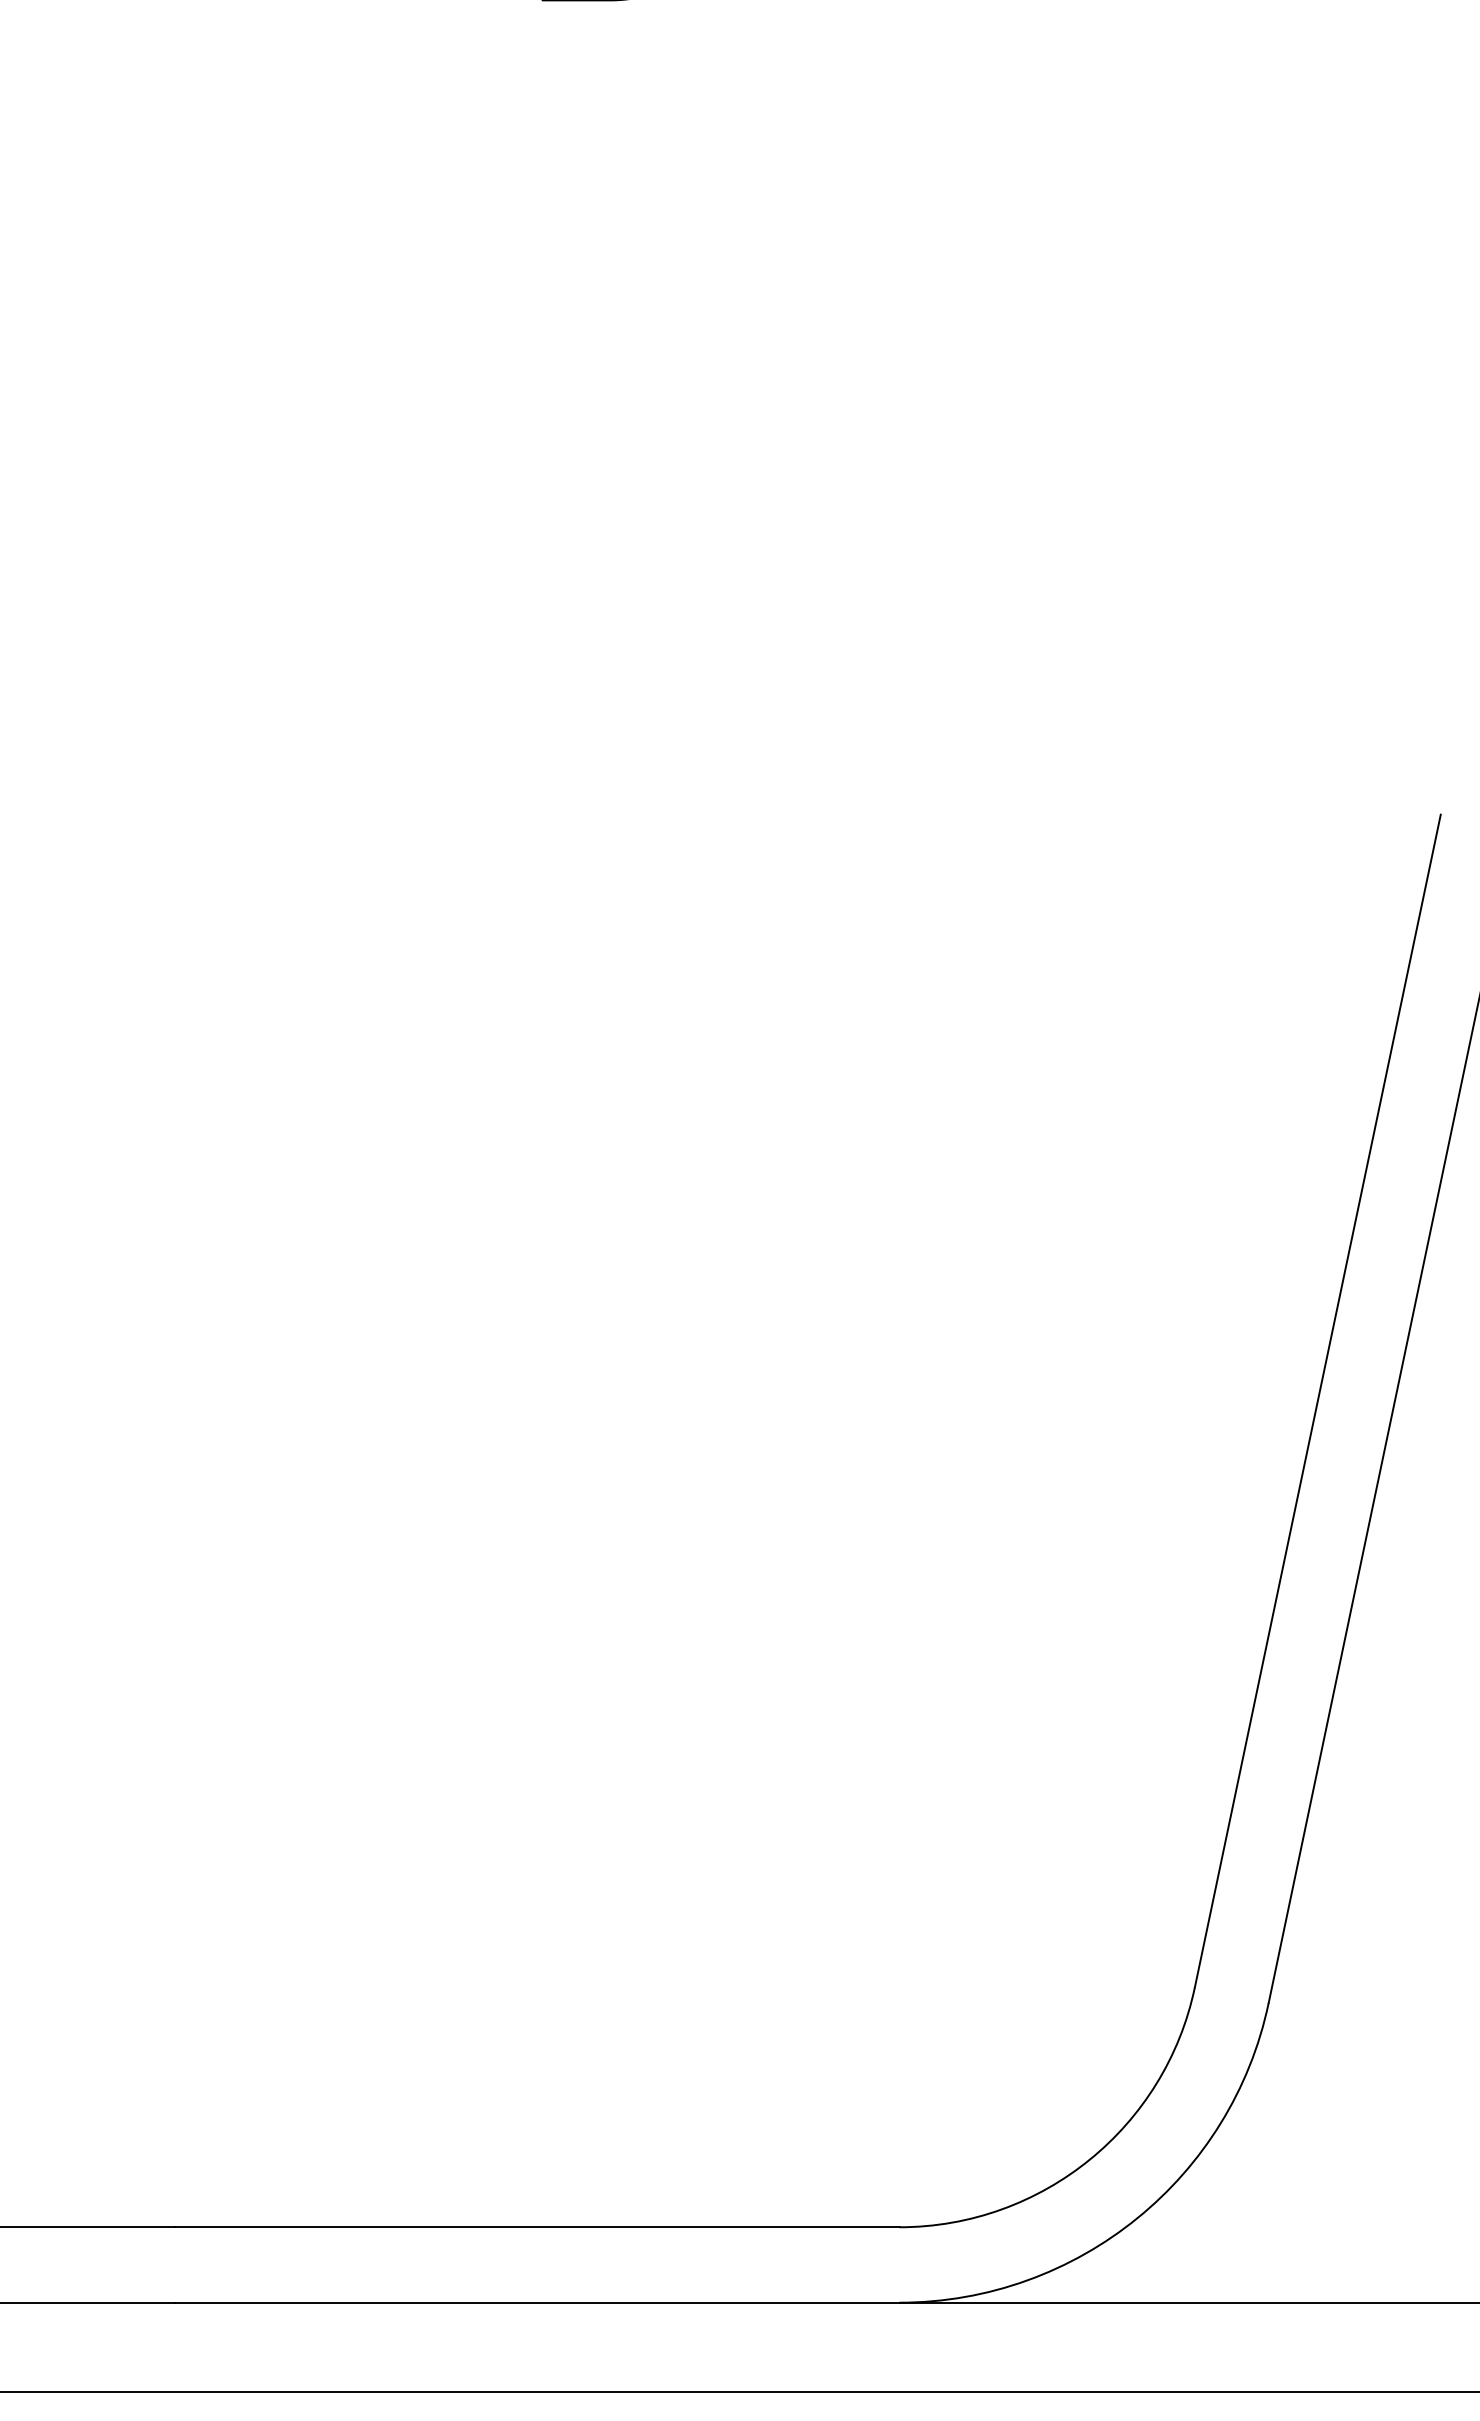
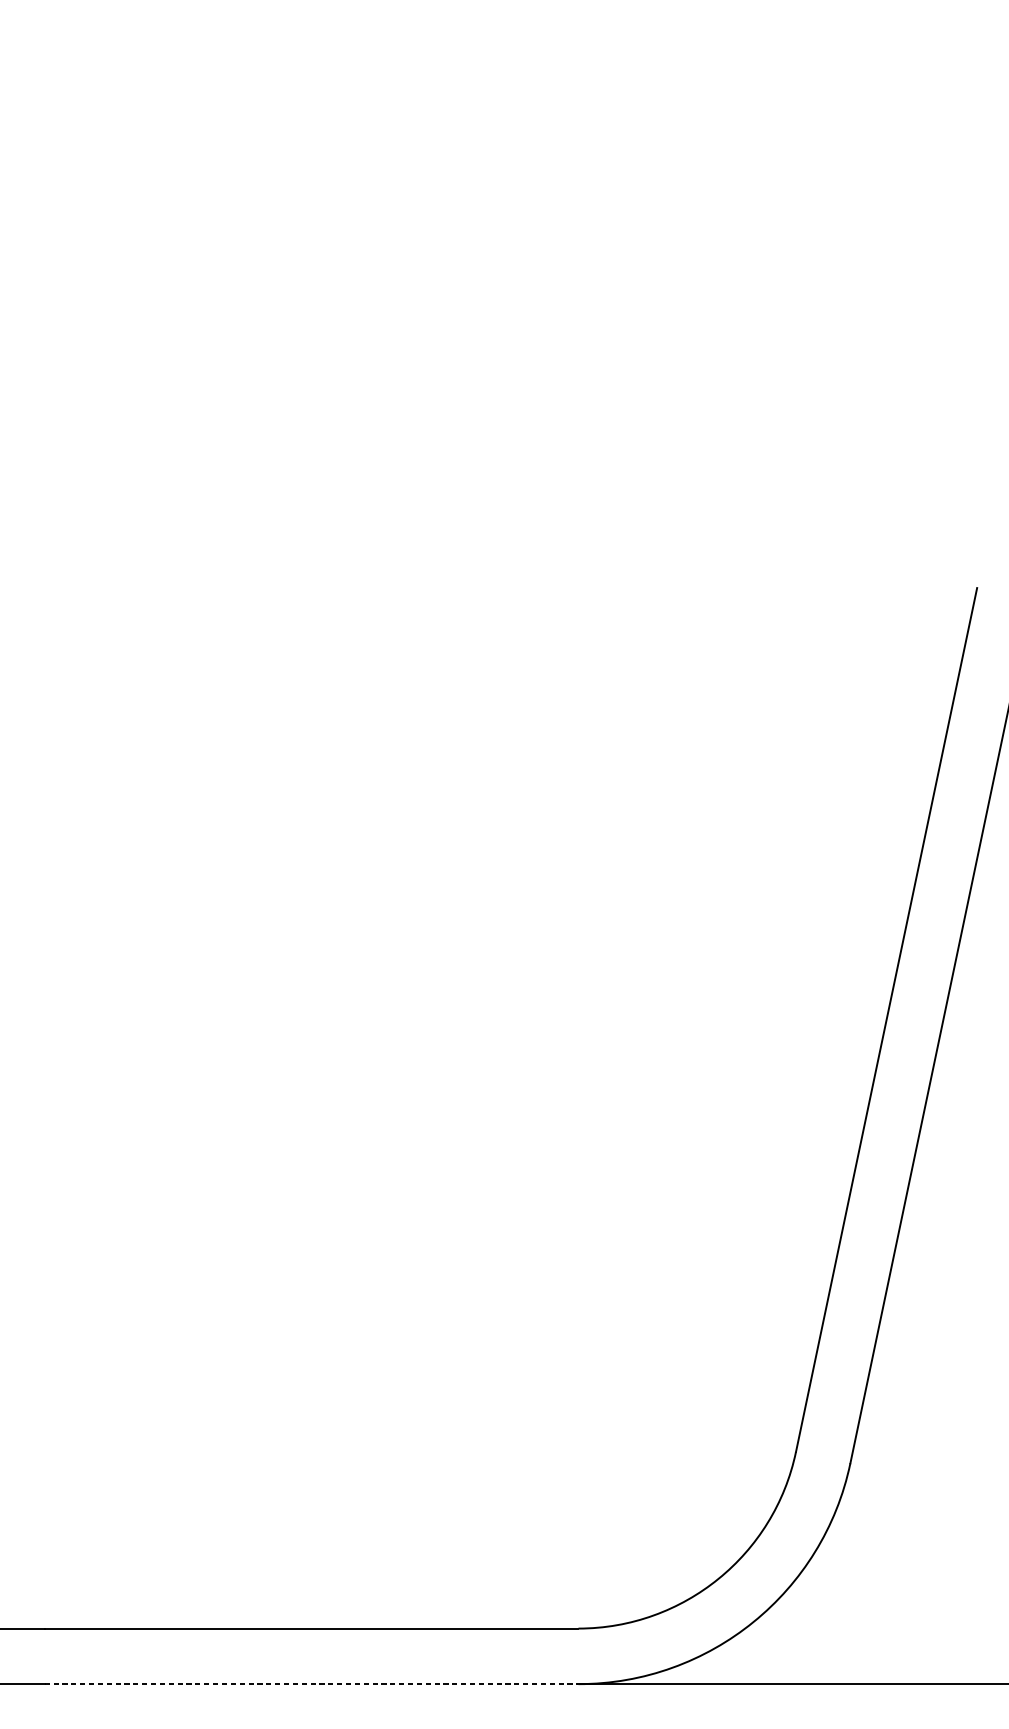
line: (537, 2302) -> (311, 1684), solid -> dashed

